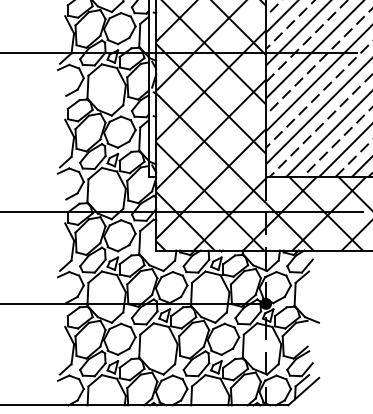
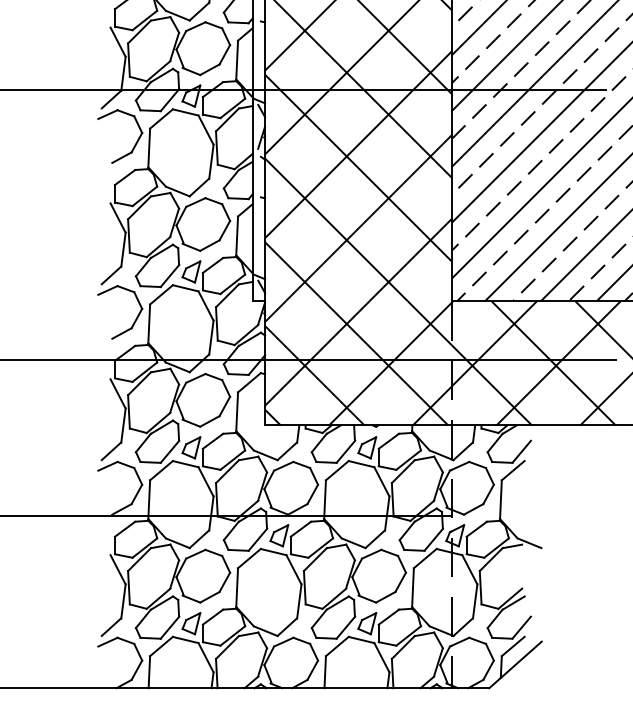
fill: (266, 303) -> (452, 515), removed

